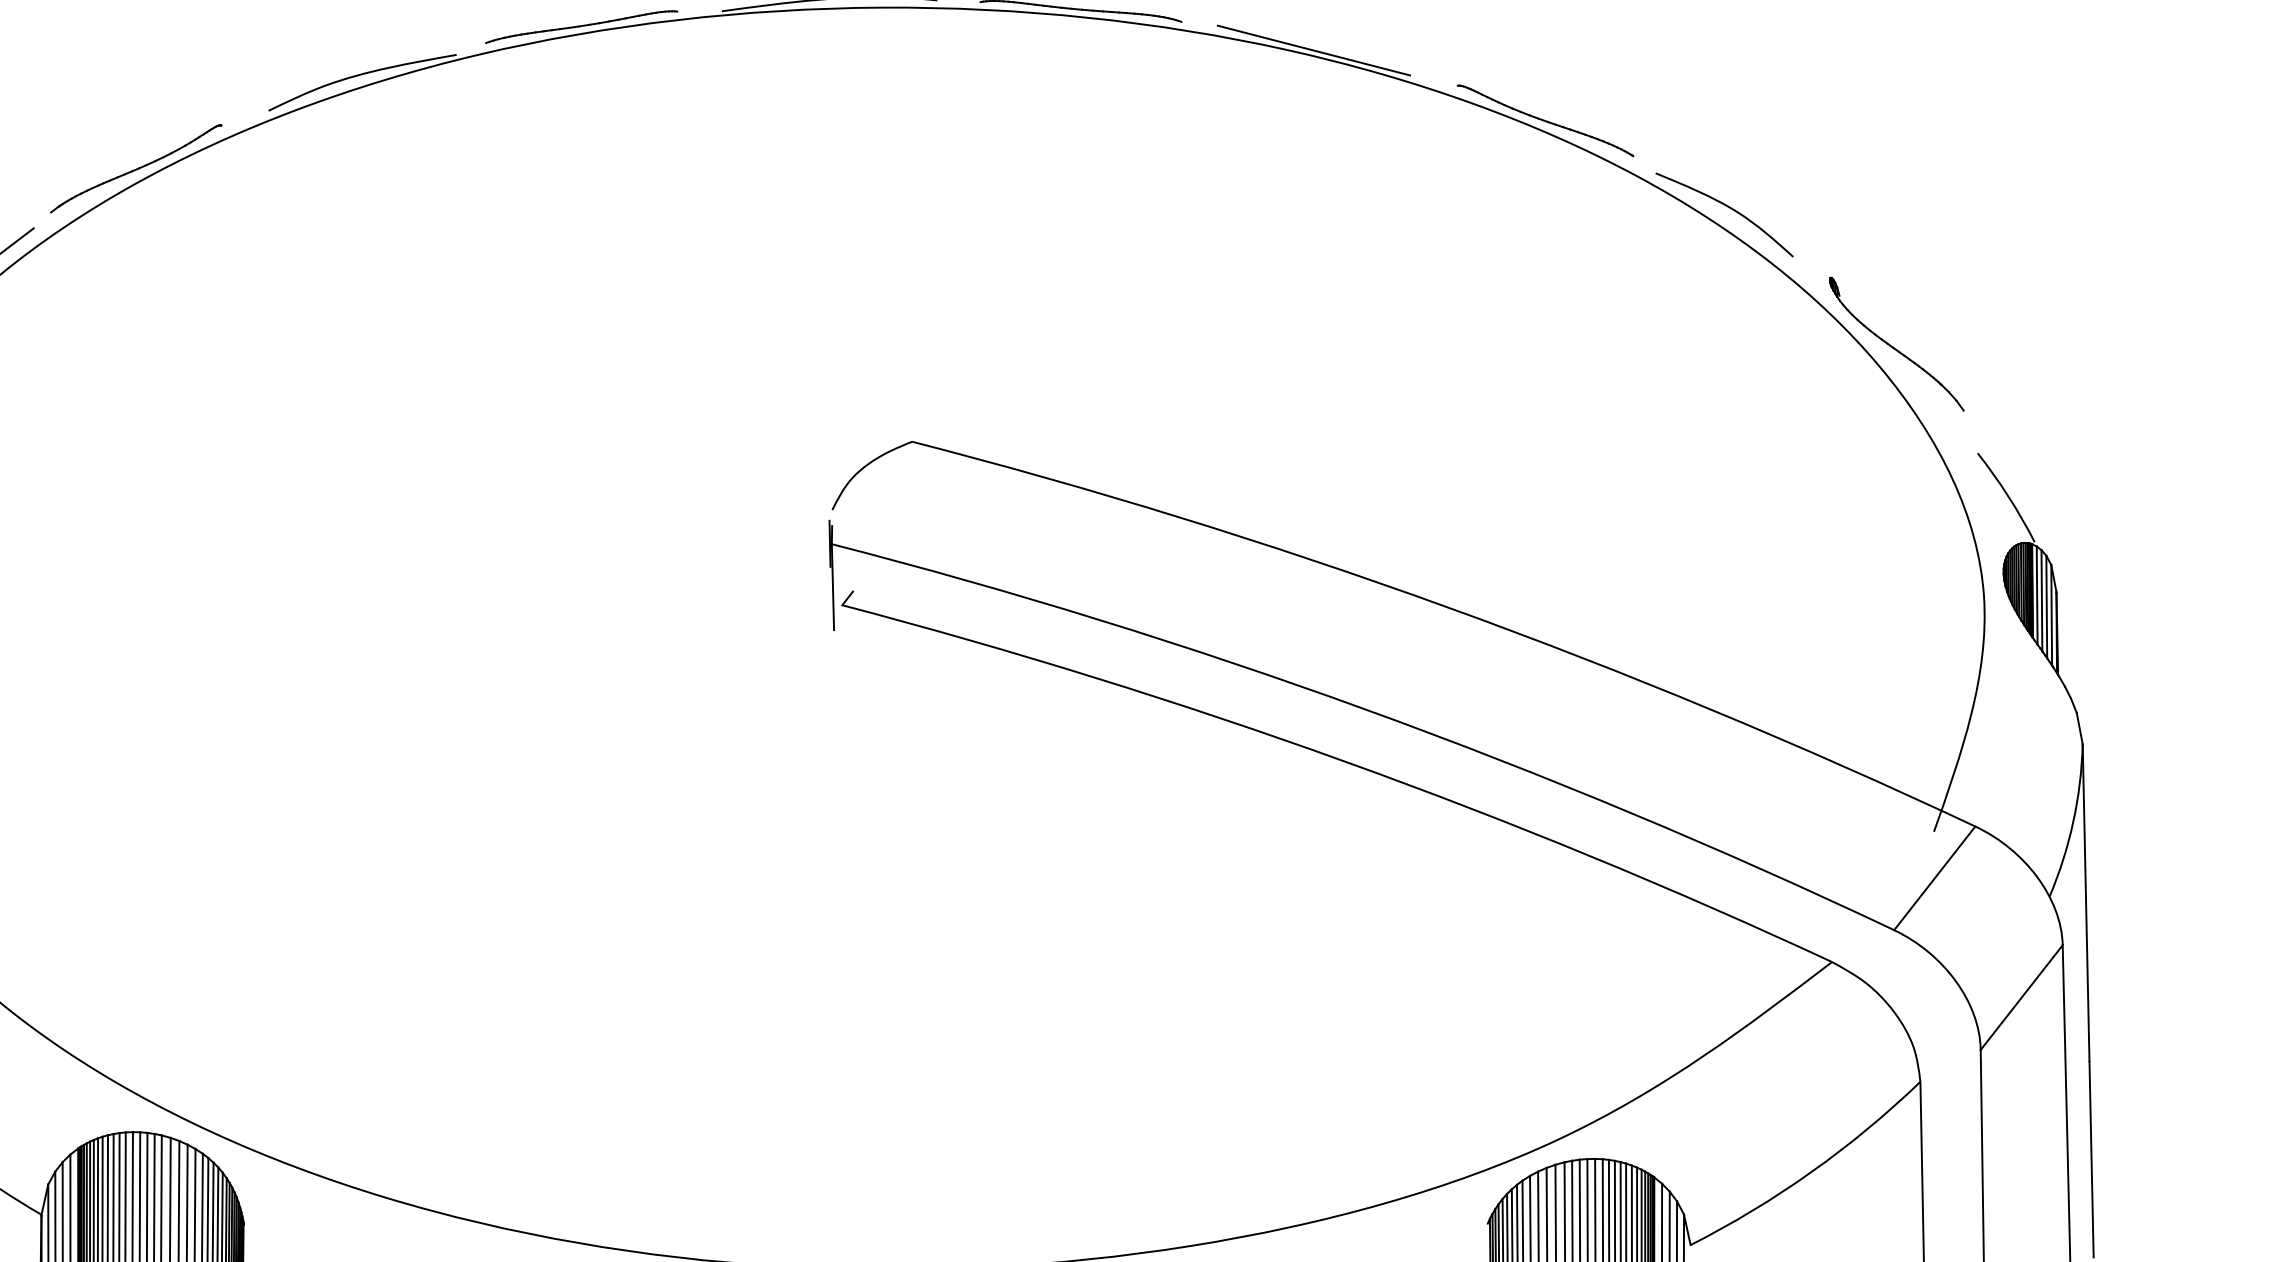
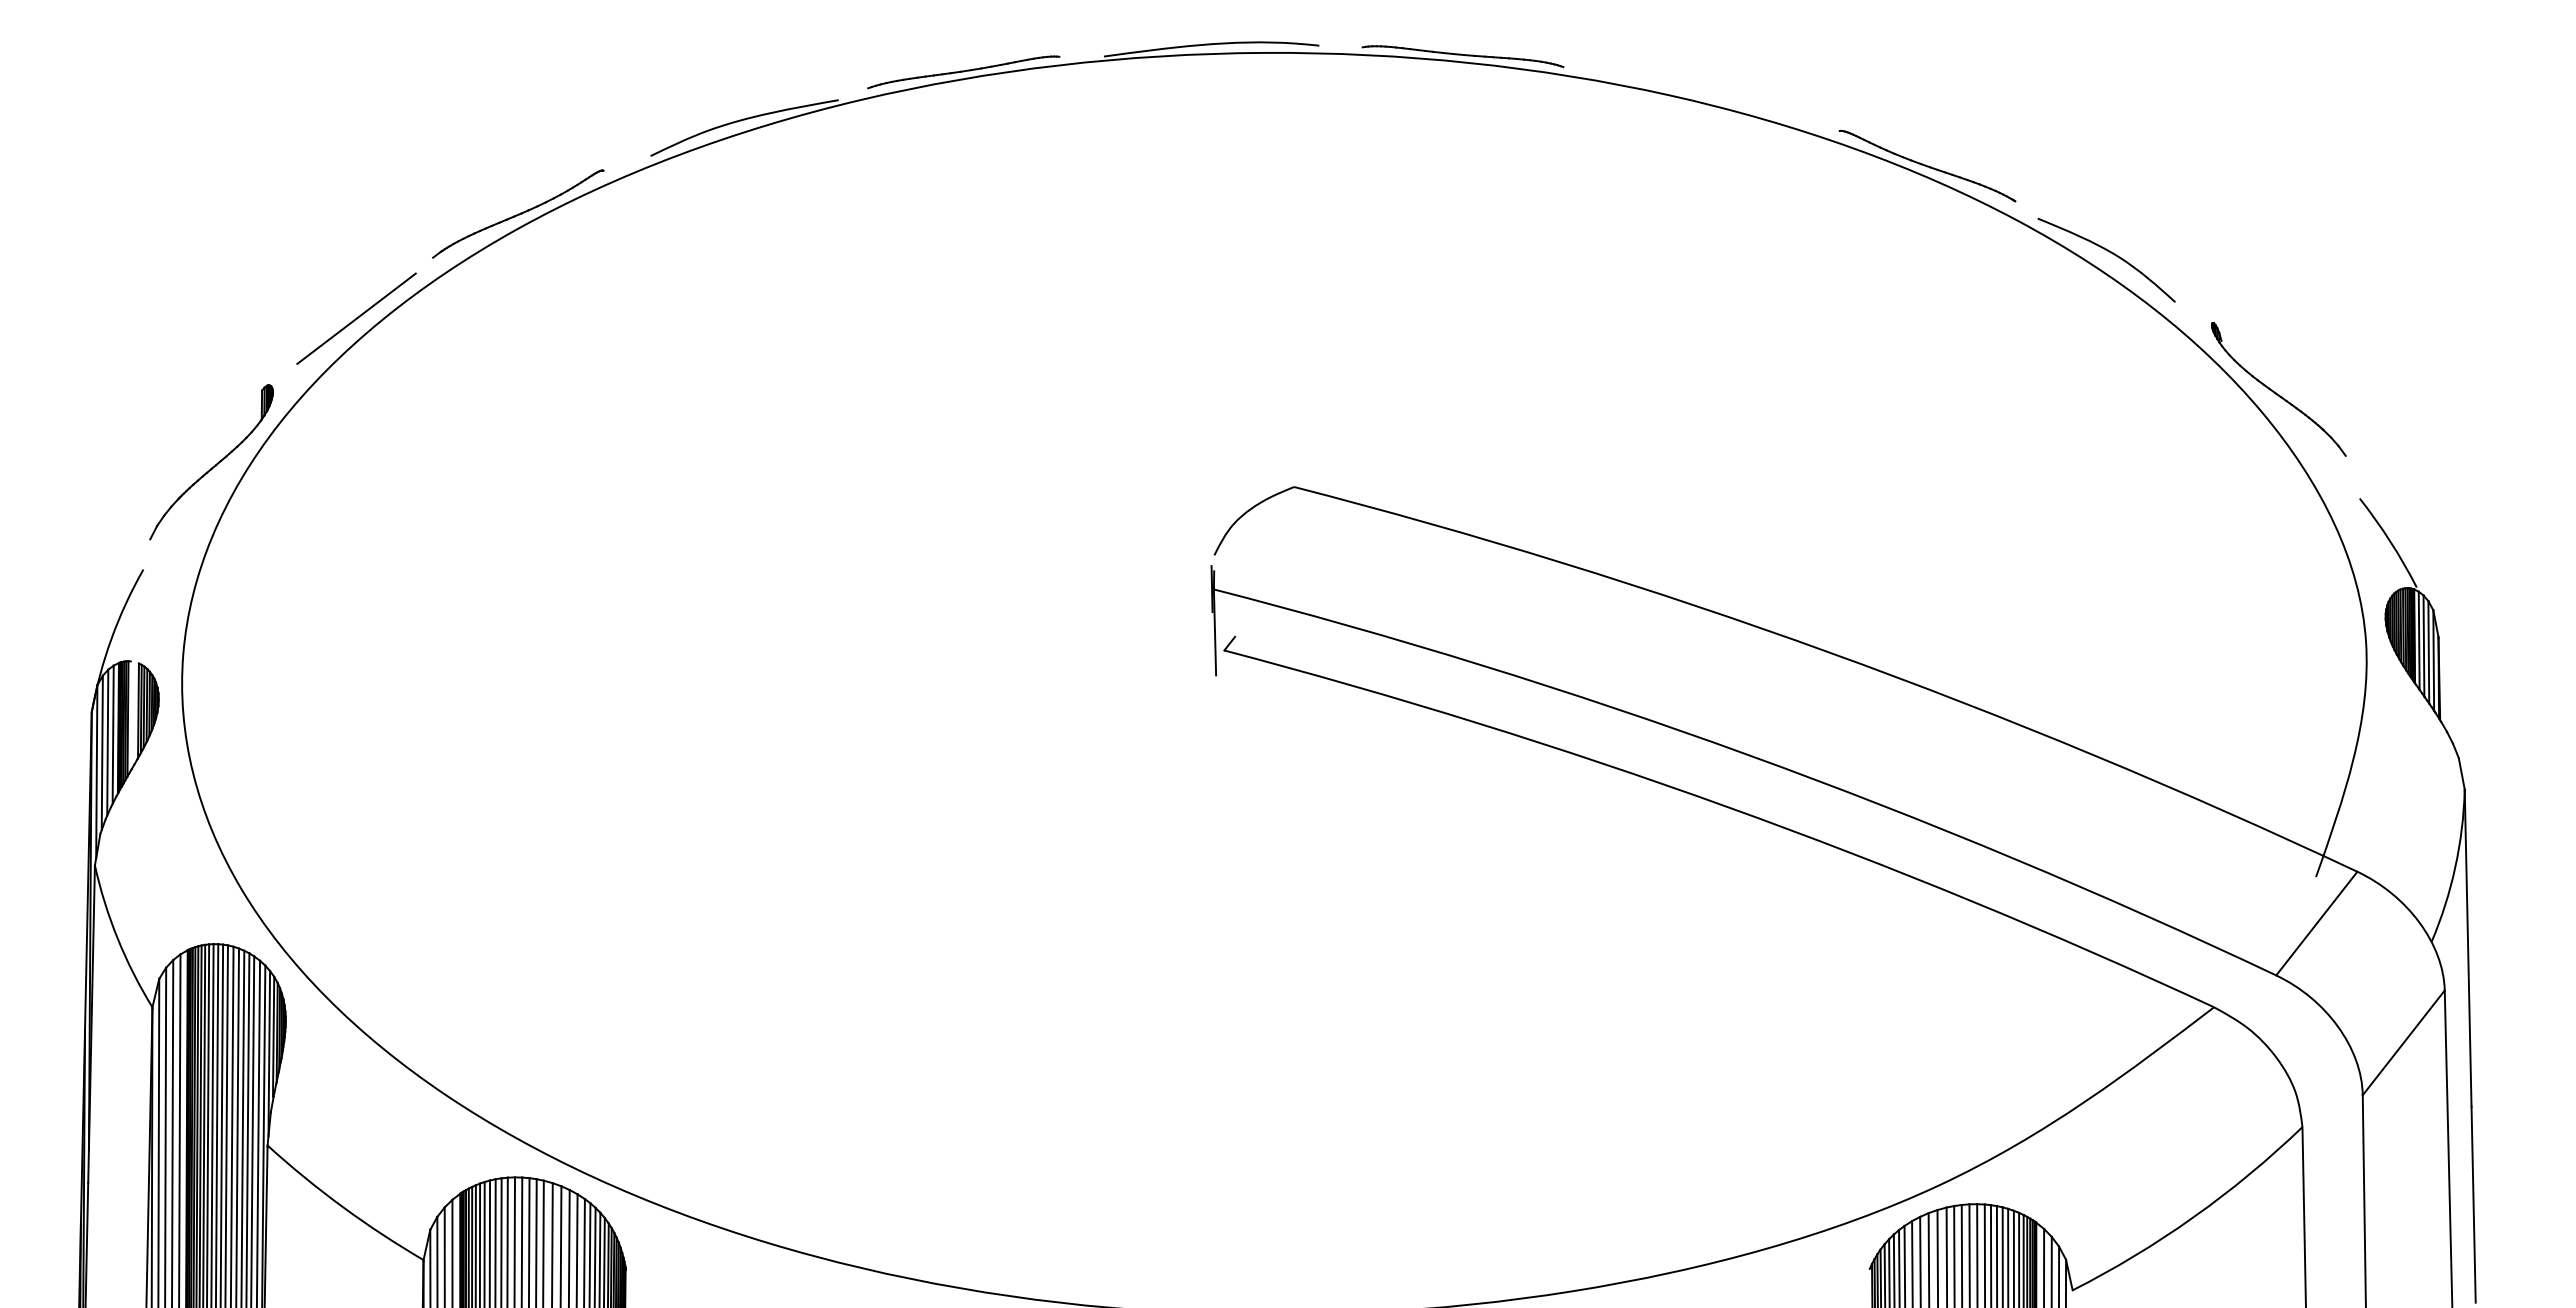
line: (1313, 50) -> (1695, 95), removed

